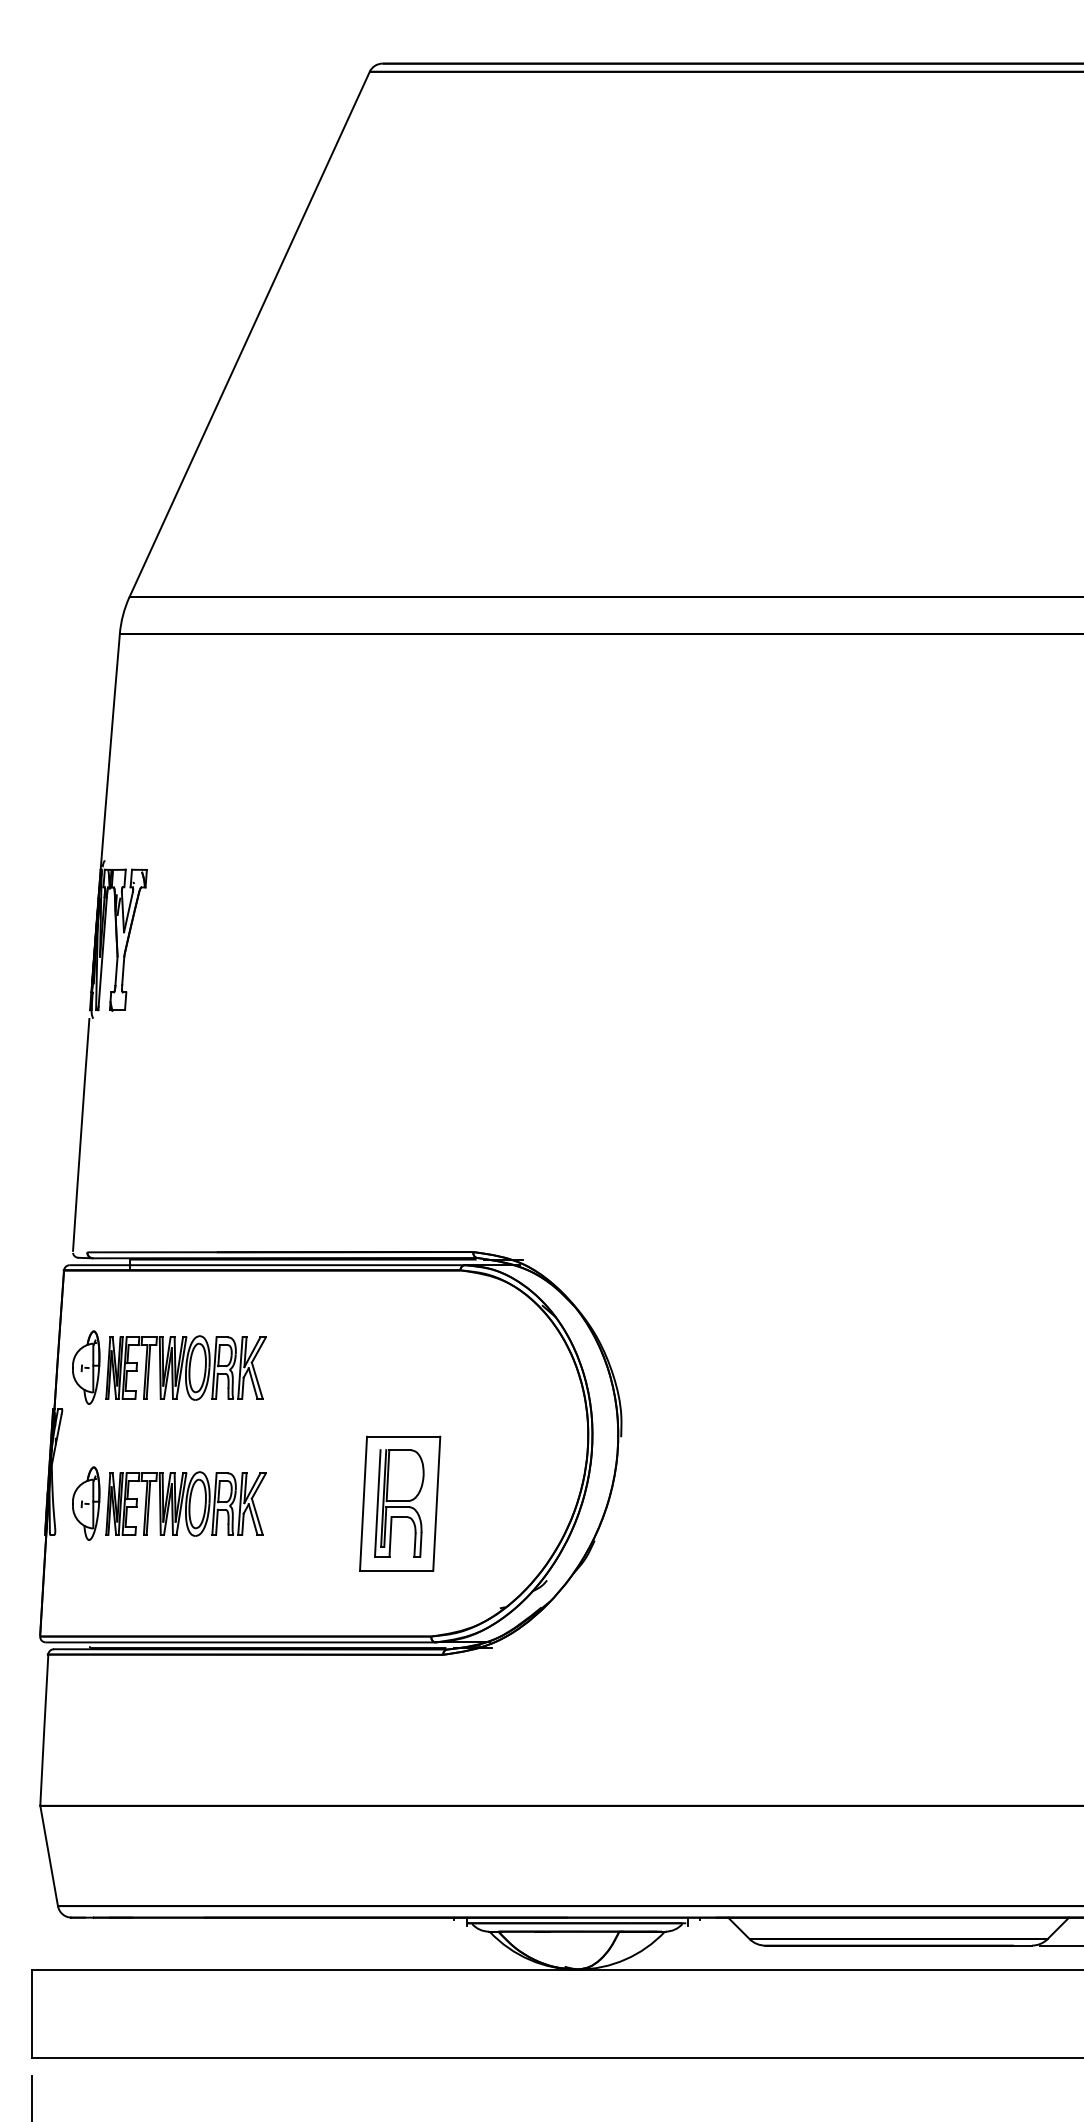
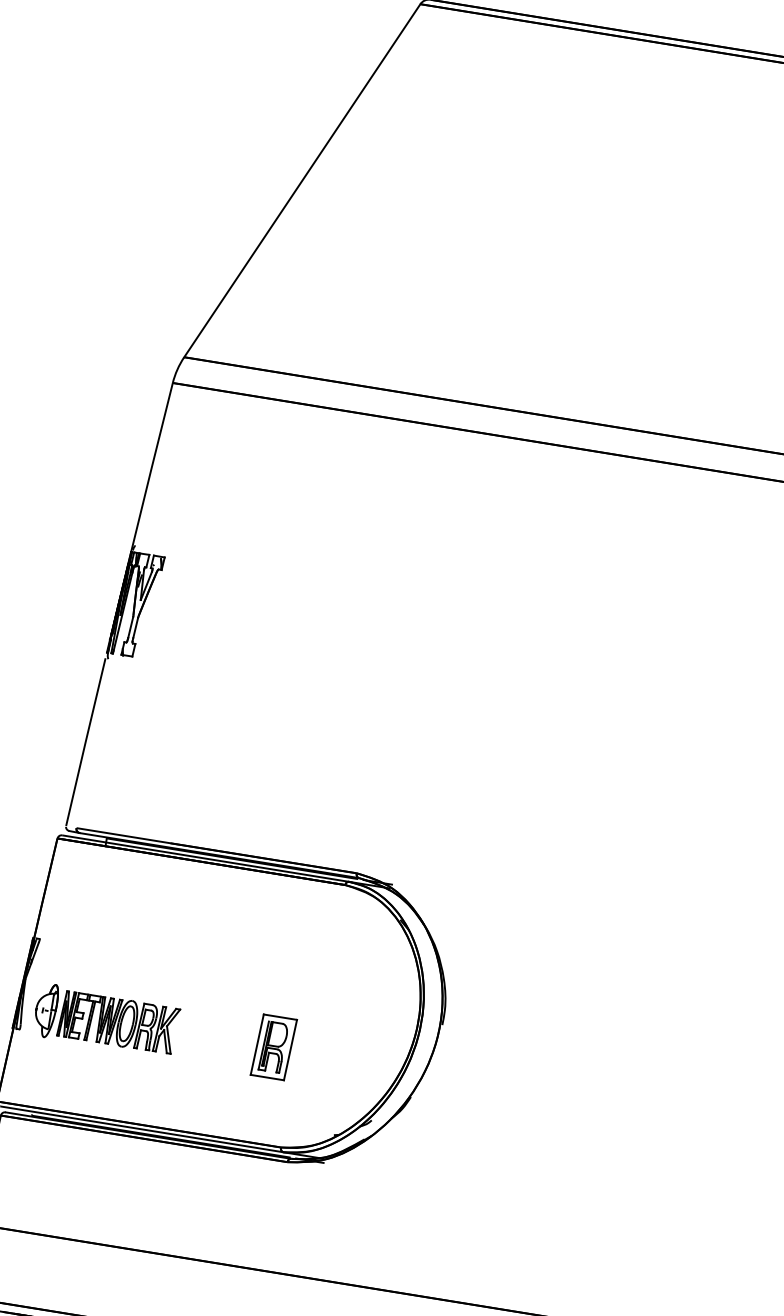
part: (169, 1367) -> (122, 921), removed
part: (399, 1503) -> (273, 1047), size x0.62

